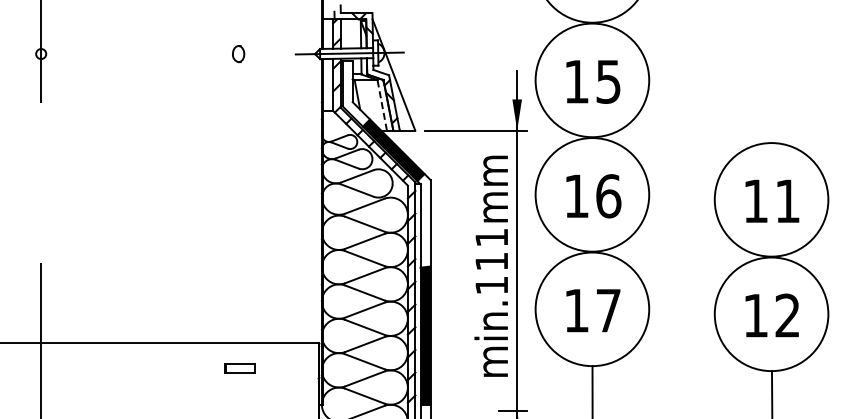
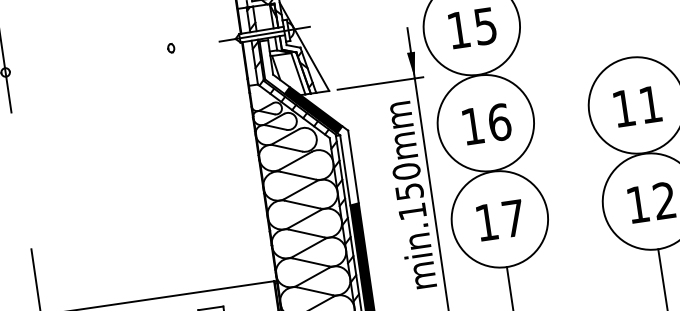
part: (237, 53) -> (170, 47), size x0.62
line: (382, 105) -> (298, 73), dashed -> solid
text: (491, 249) -> (407, 181), min.111mm -> min.150mm

